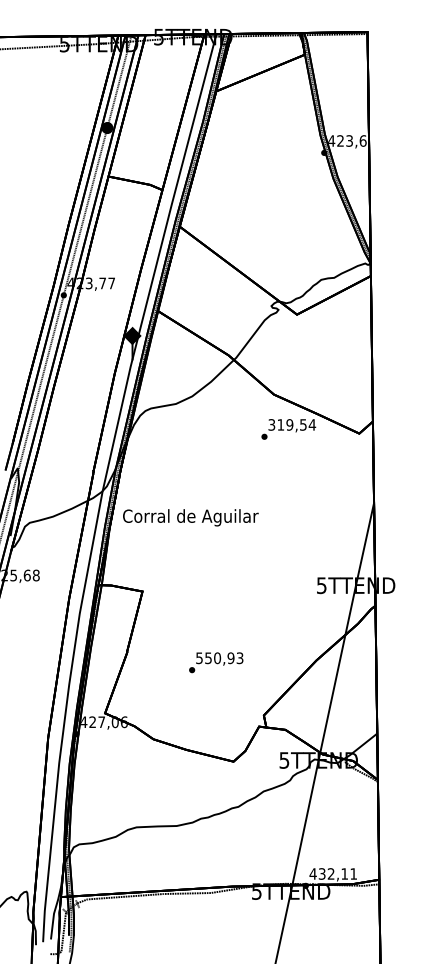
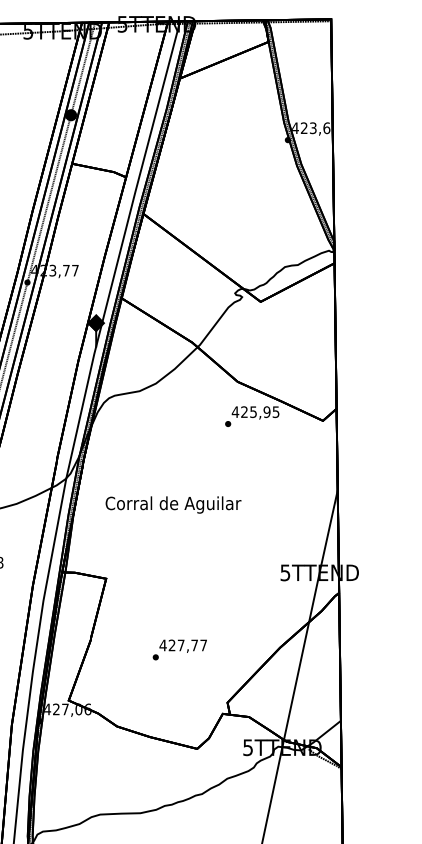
text: (292, 424) -> (256, 411), 319,54 -> 425,95
text: (190, 517) -> (173, 504), moved
text: (219, 658) -> (183, 645), 550,93 -> 427,77

